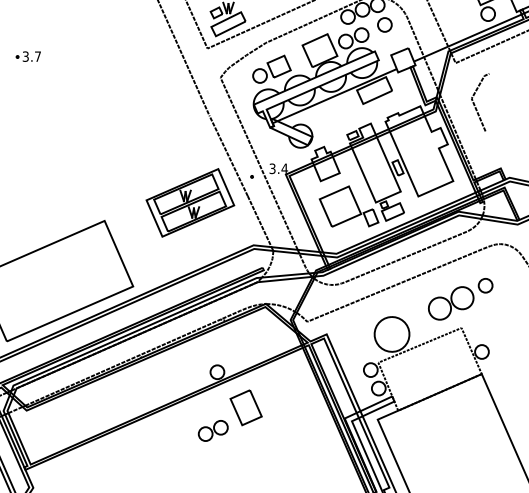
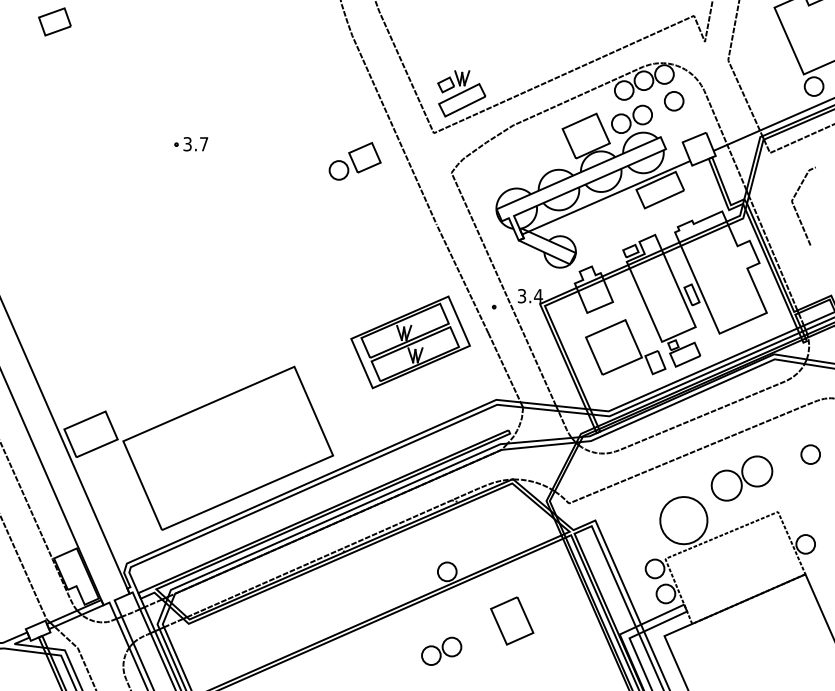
part: (271, 69) -> (354, 161), moved
part: (450, 303) -> (741, 478), moved
part: (246, 407) -> (512, 620), moved

